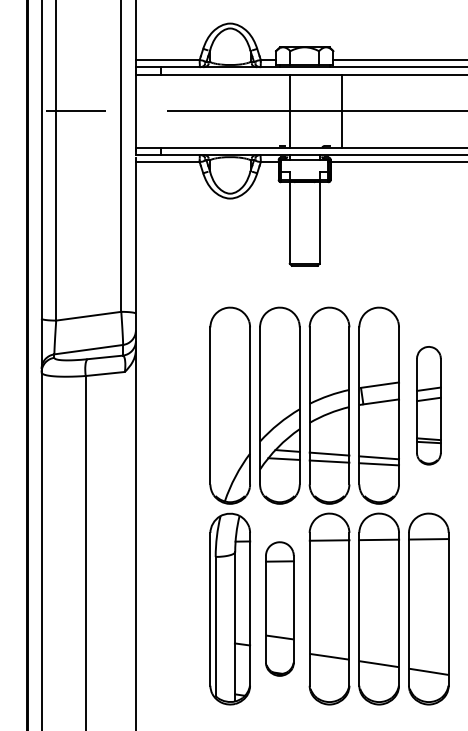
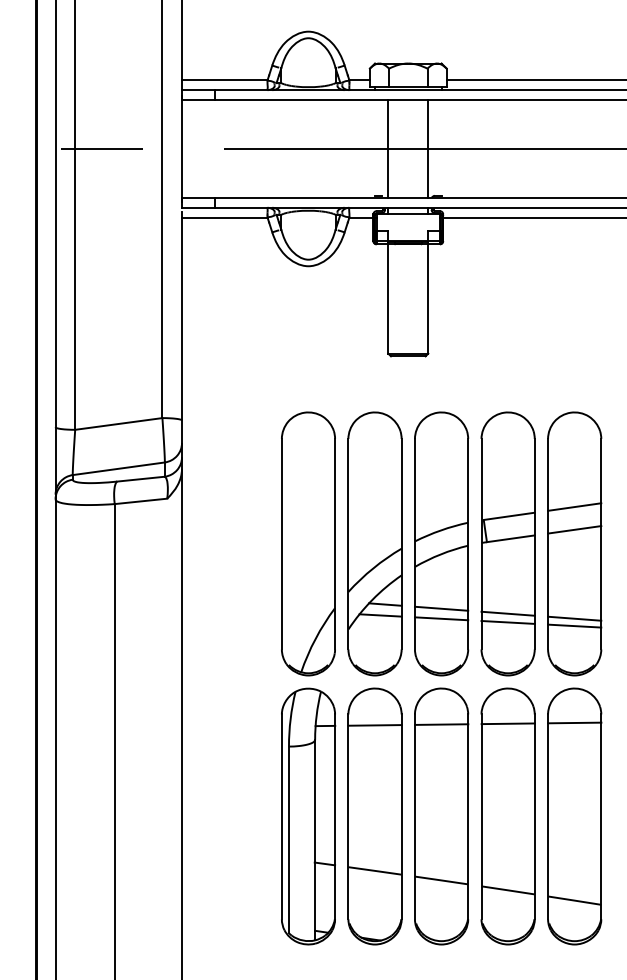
line: (342, 110) -> (428, 148), moved
part: (428, 405) -> (574, 543), size x1.67
part: (279, 609) -> (374, 816), size x1.43

